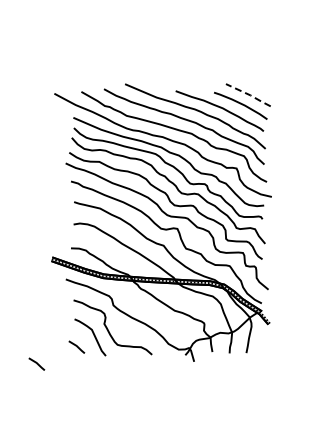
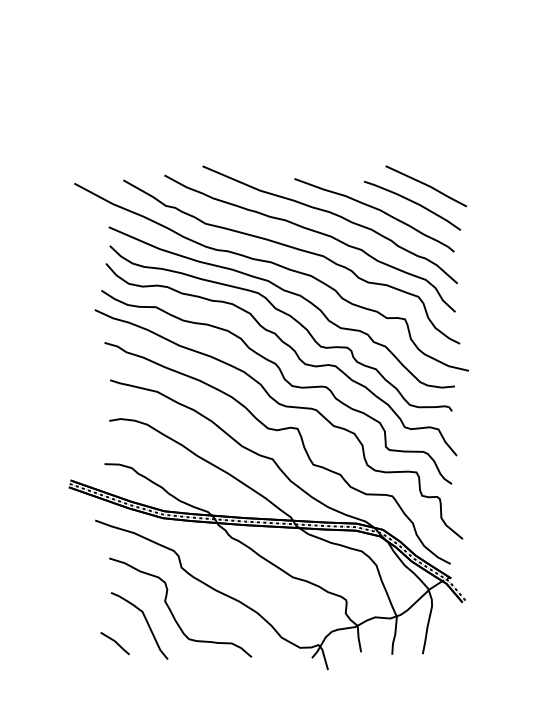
line: (249, 95) -> (428, 186), dashed -> solid
line: (36, 363) -> (41, 673), removed

